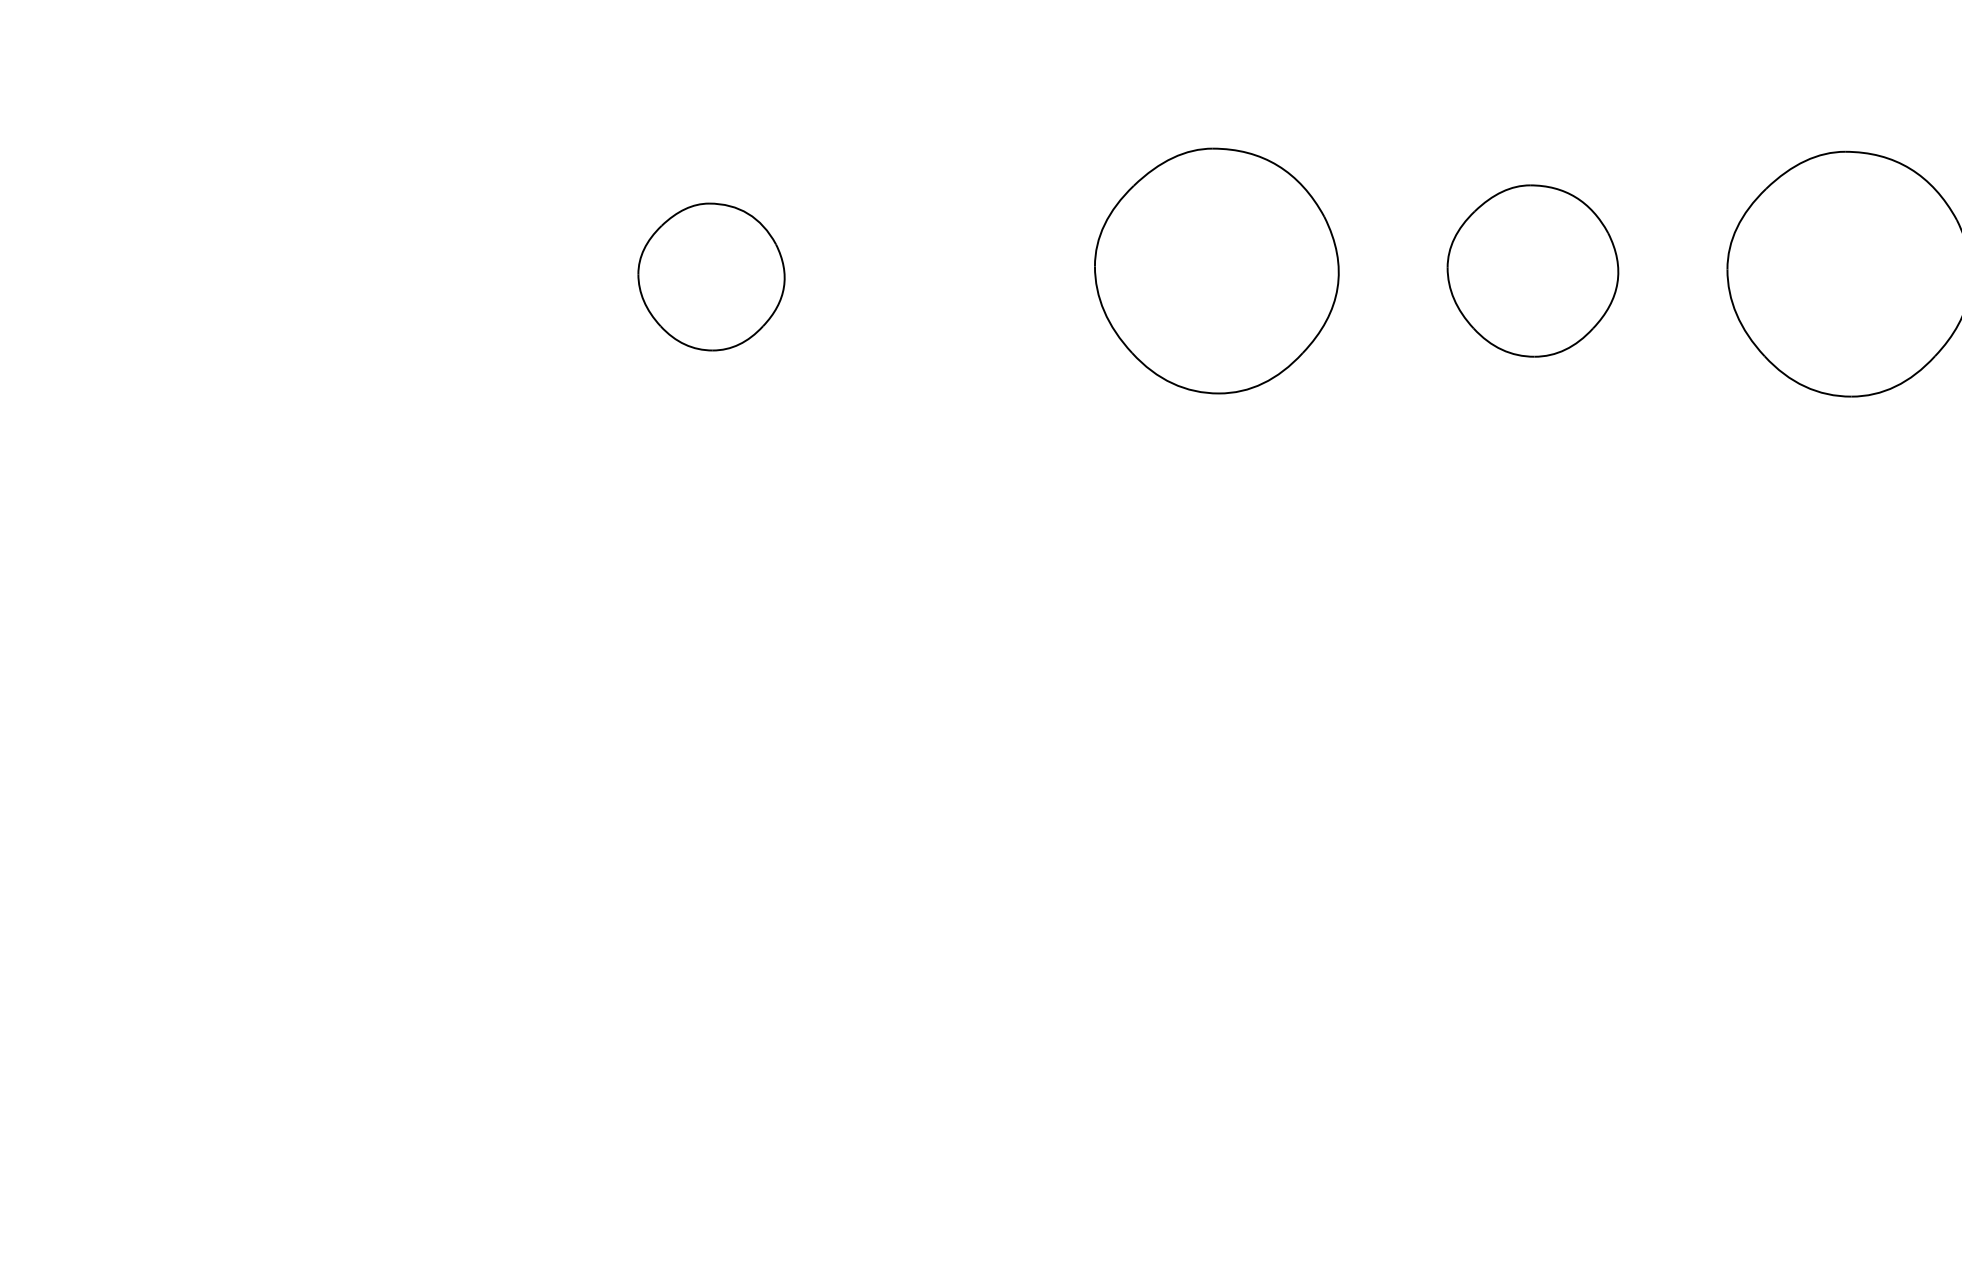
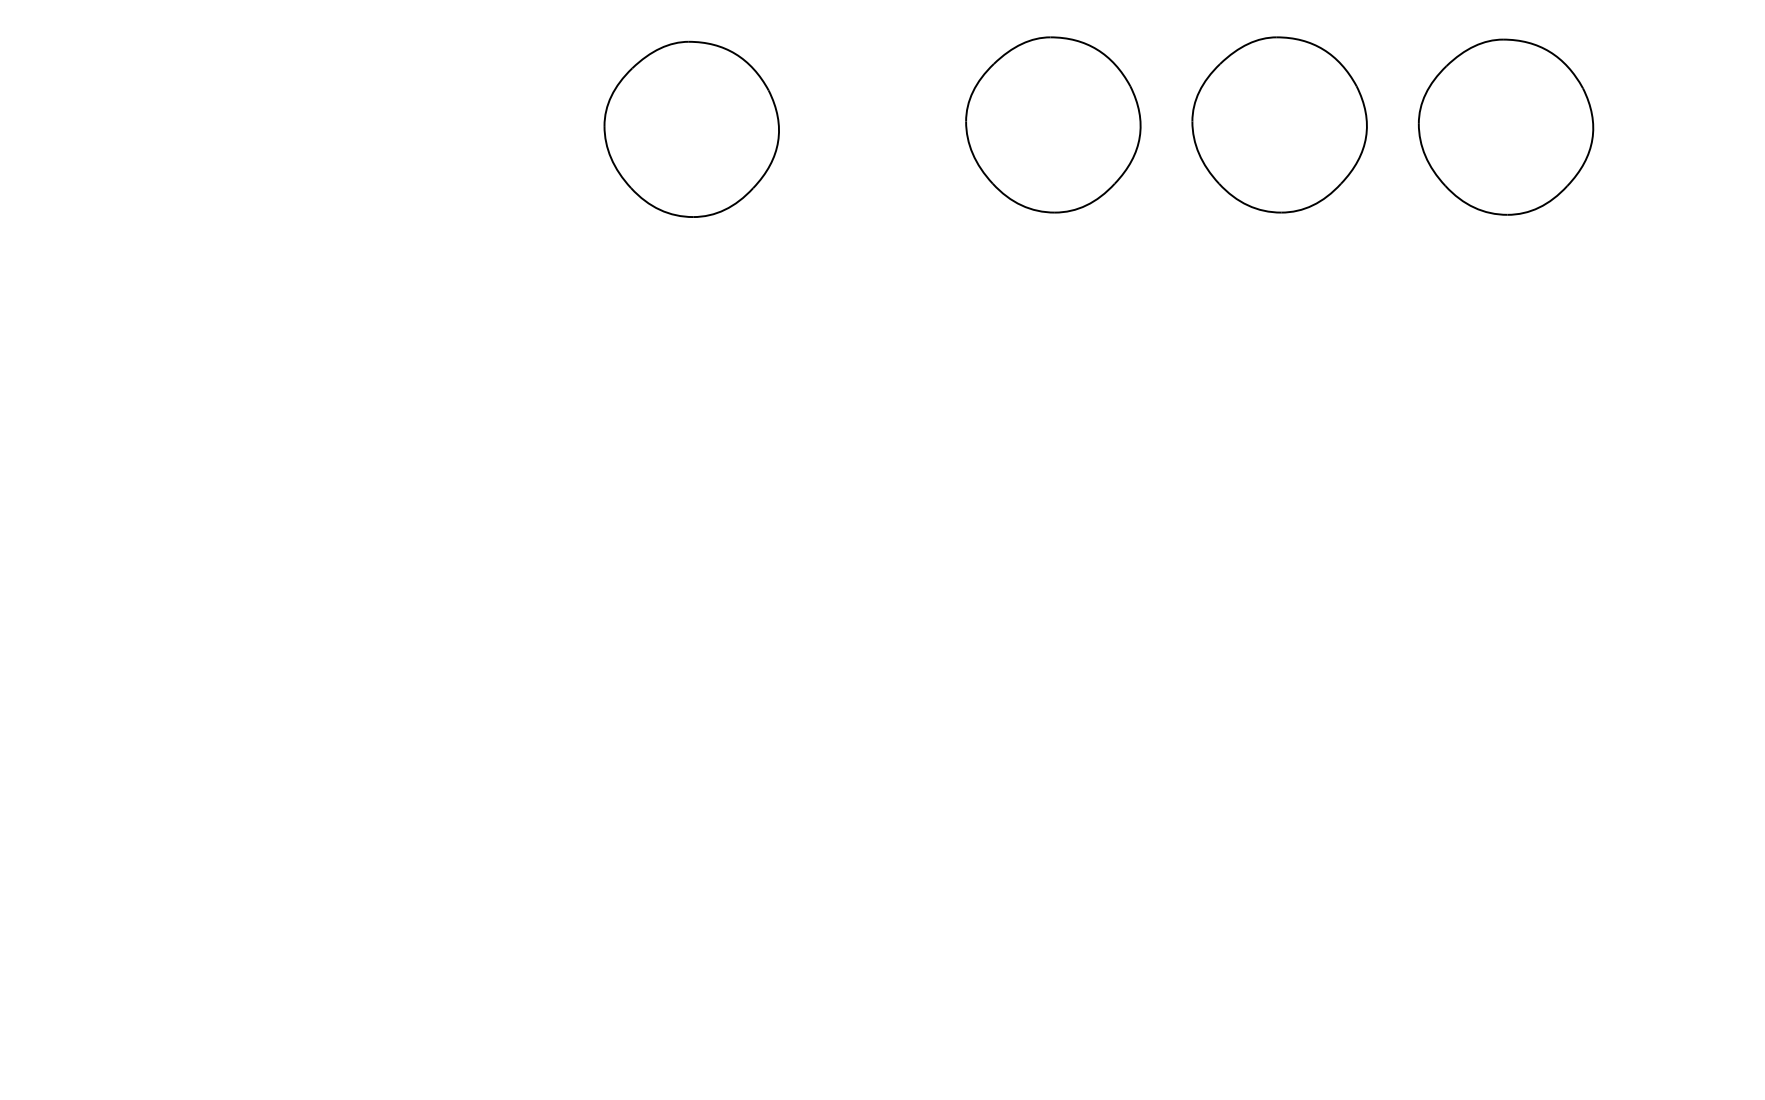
part: (1532, 270) -> (1279, 124), size x1.43
part: (711, 275) -> (691, 128), size x1.67

